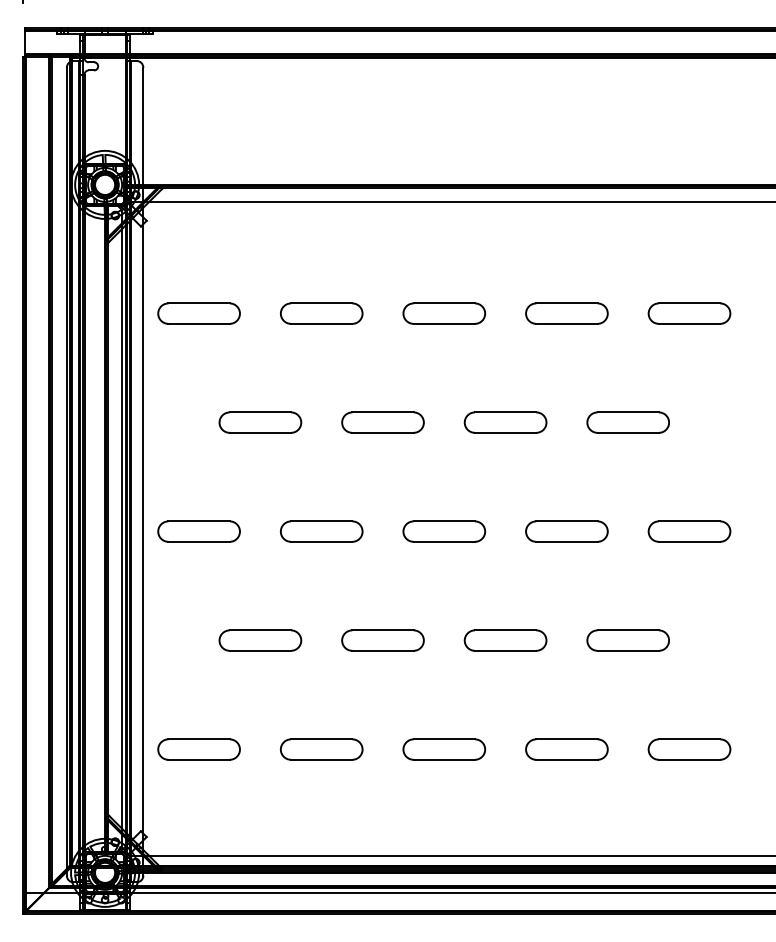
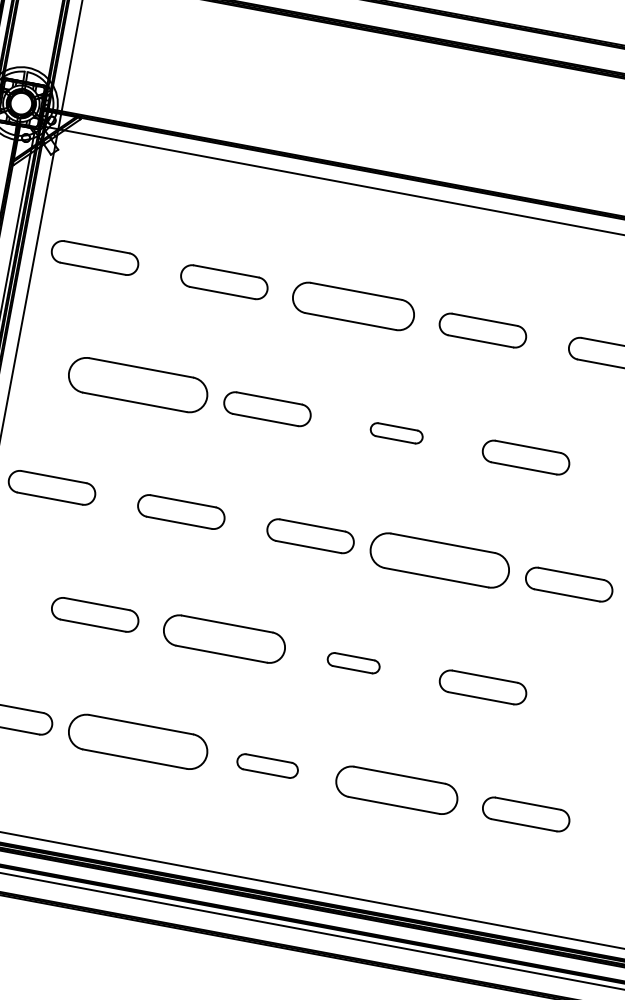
part: (444, 313) -> (353, 306), size x1.4
part: (260, 422) -> (138, 384), size x1.6
part: (505, 422) -> (396, 433), size x0.6
part: (566, 531) -> (439, 560), size x1.6
part: (382, 640) -> (223, 638), size x1.4
part: (505, 640) -> (353, 663), size x0.6
part: (321, 749) -> (138, 741), size x1.6
part: (444, 749) -> (267, 766), size x0.7
part: (566, 749) -> (396, 790), size x1.4

